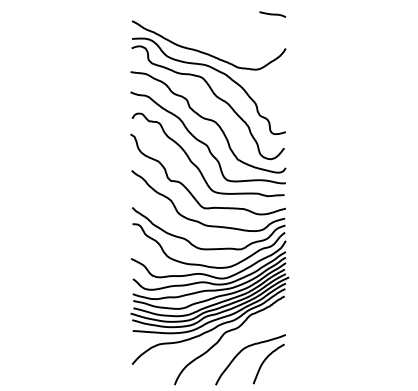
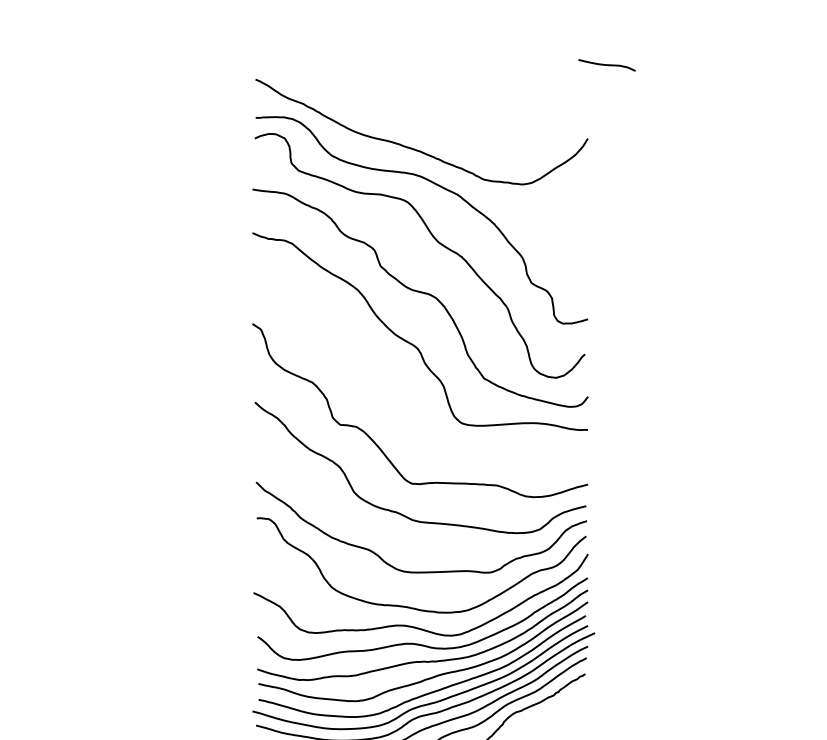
line: (272, 14) -> (606, 65), moved
curve: (196, 165) -> (394, 391), removed

